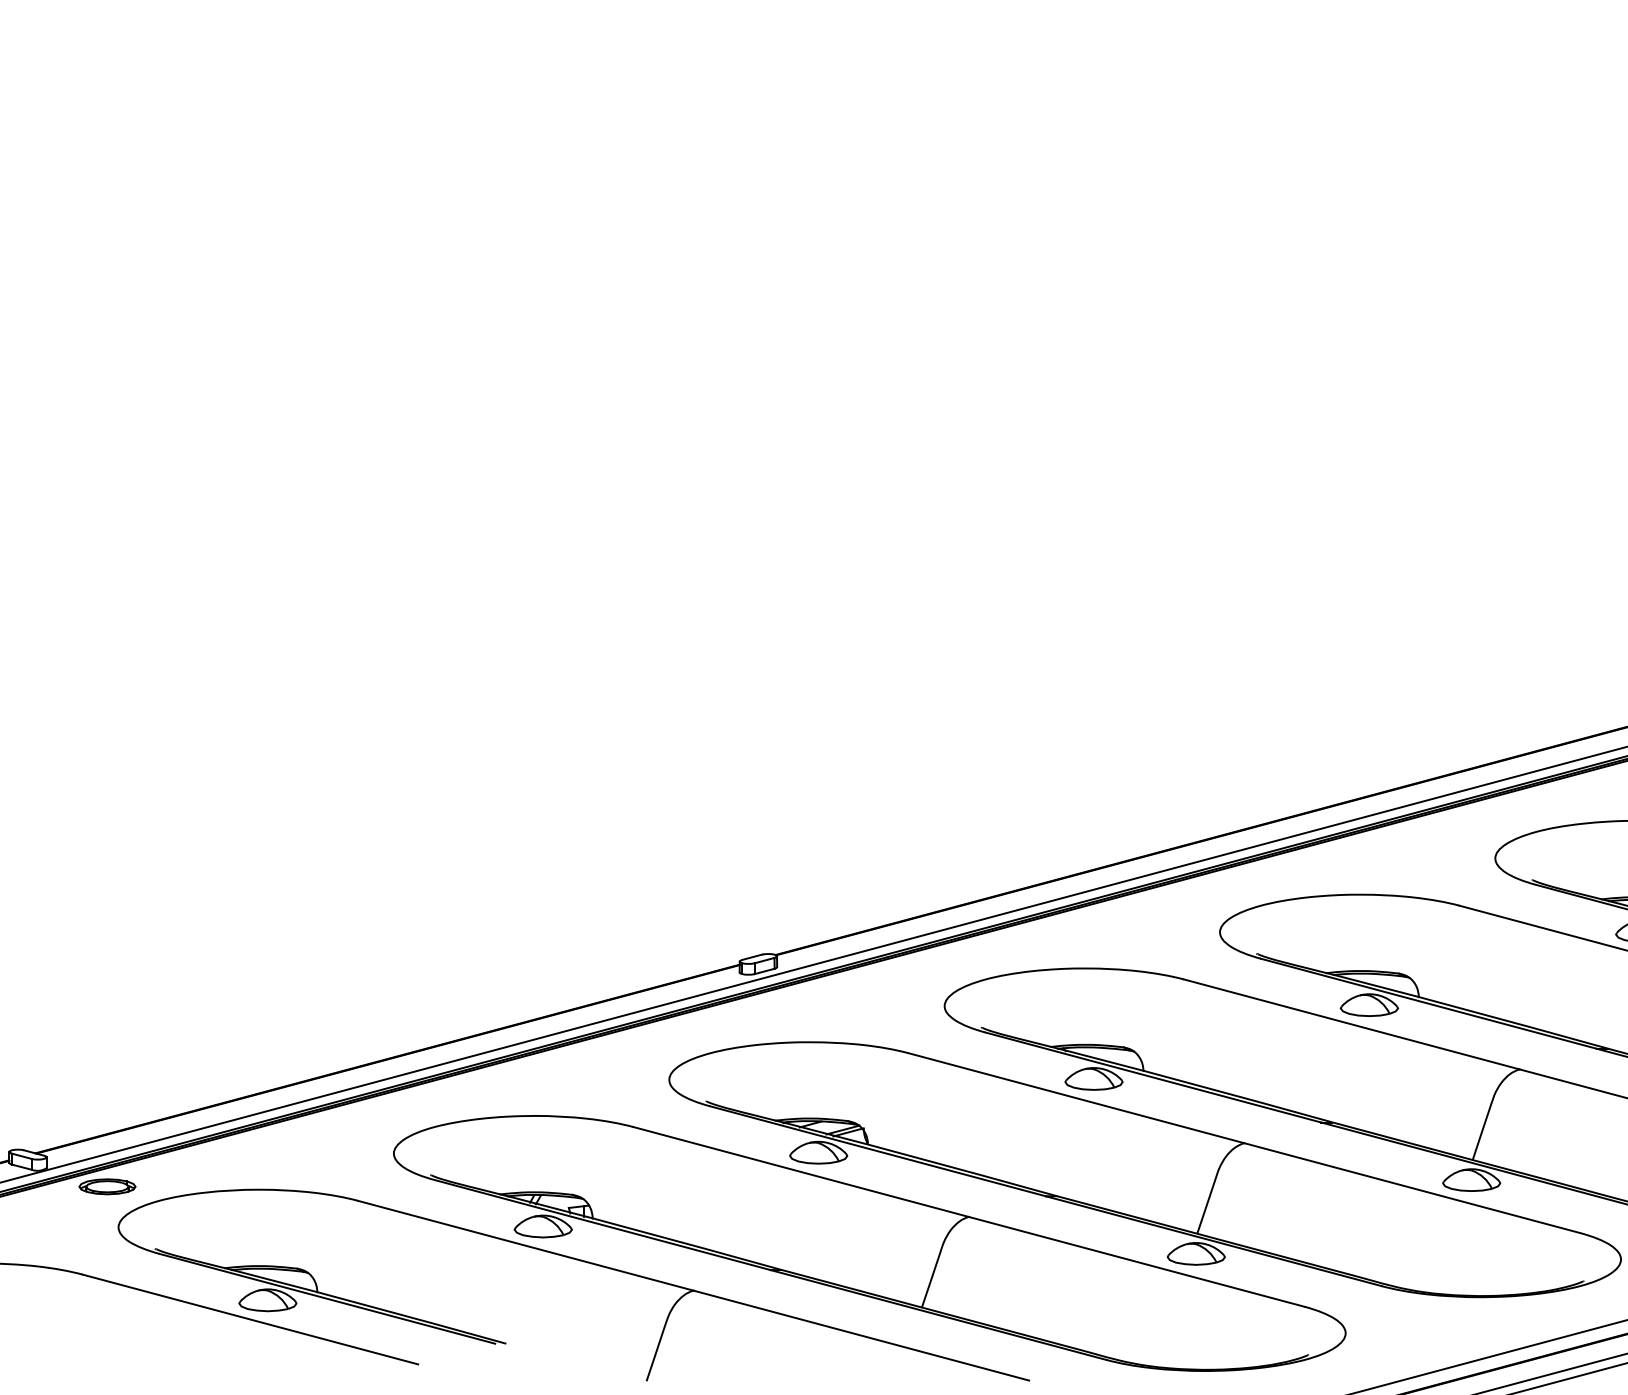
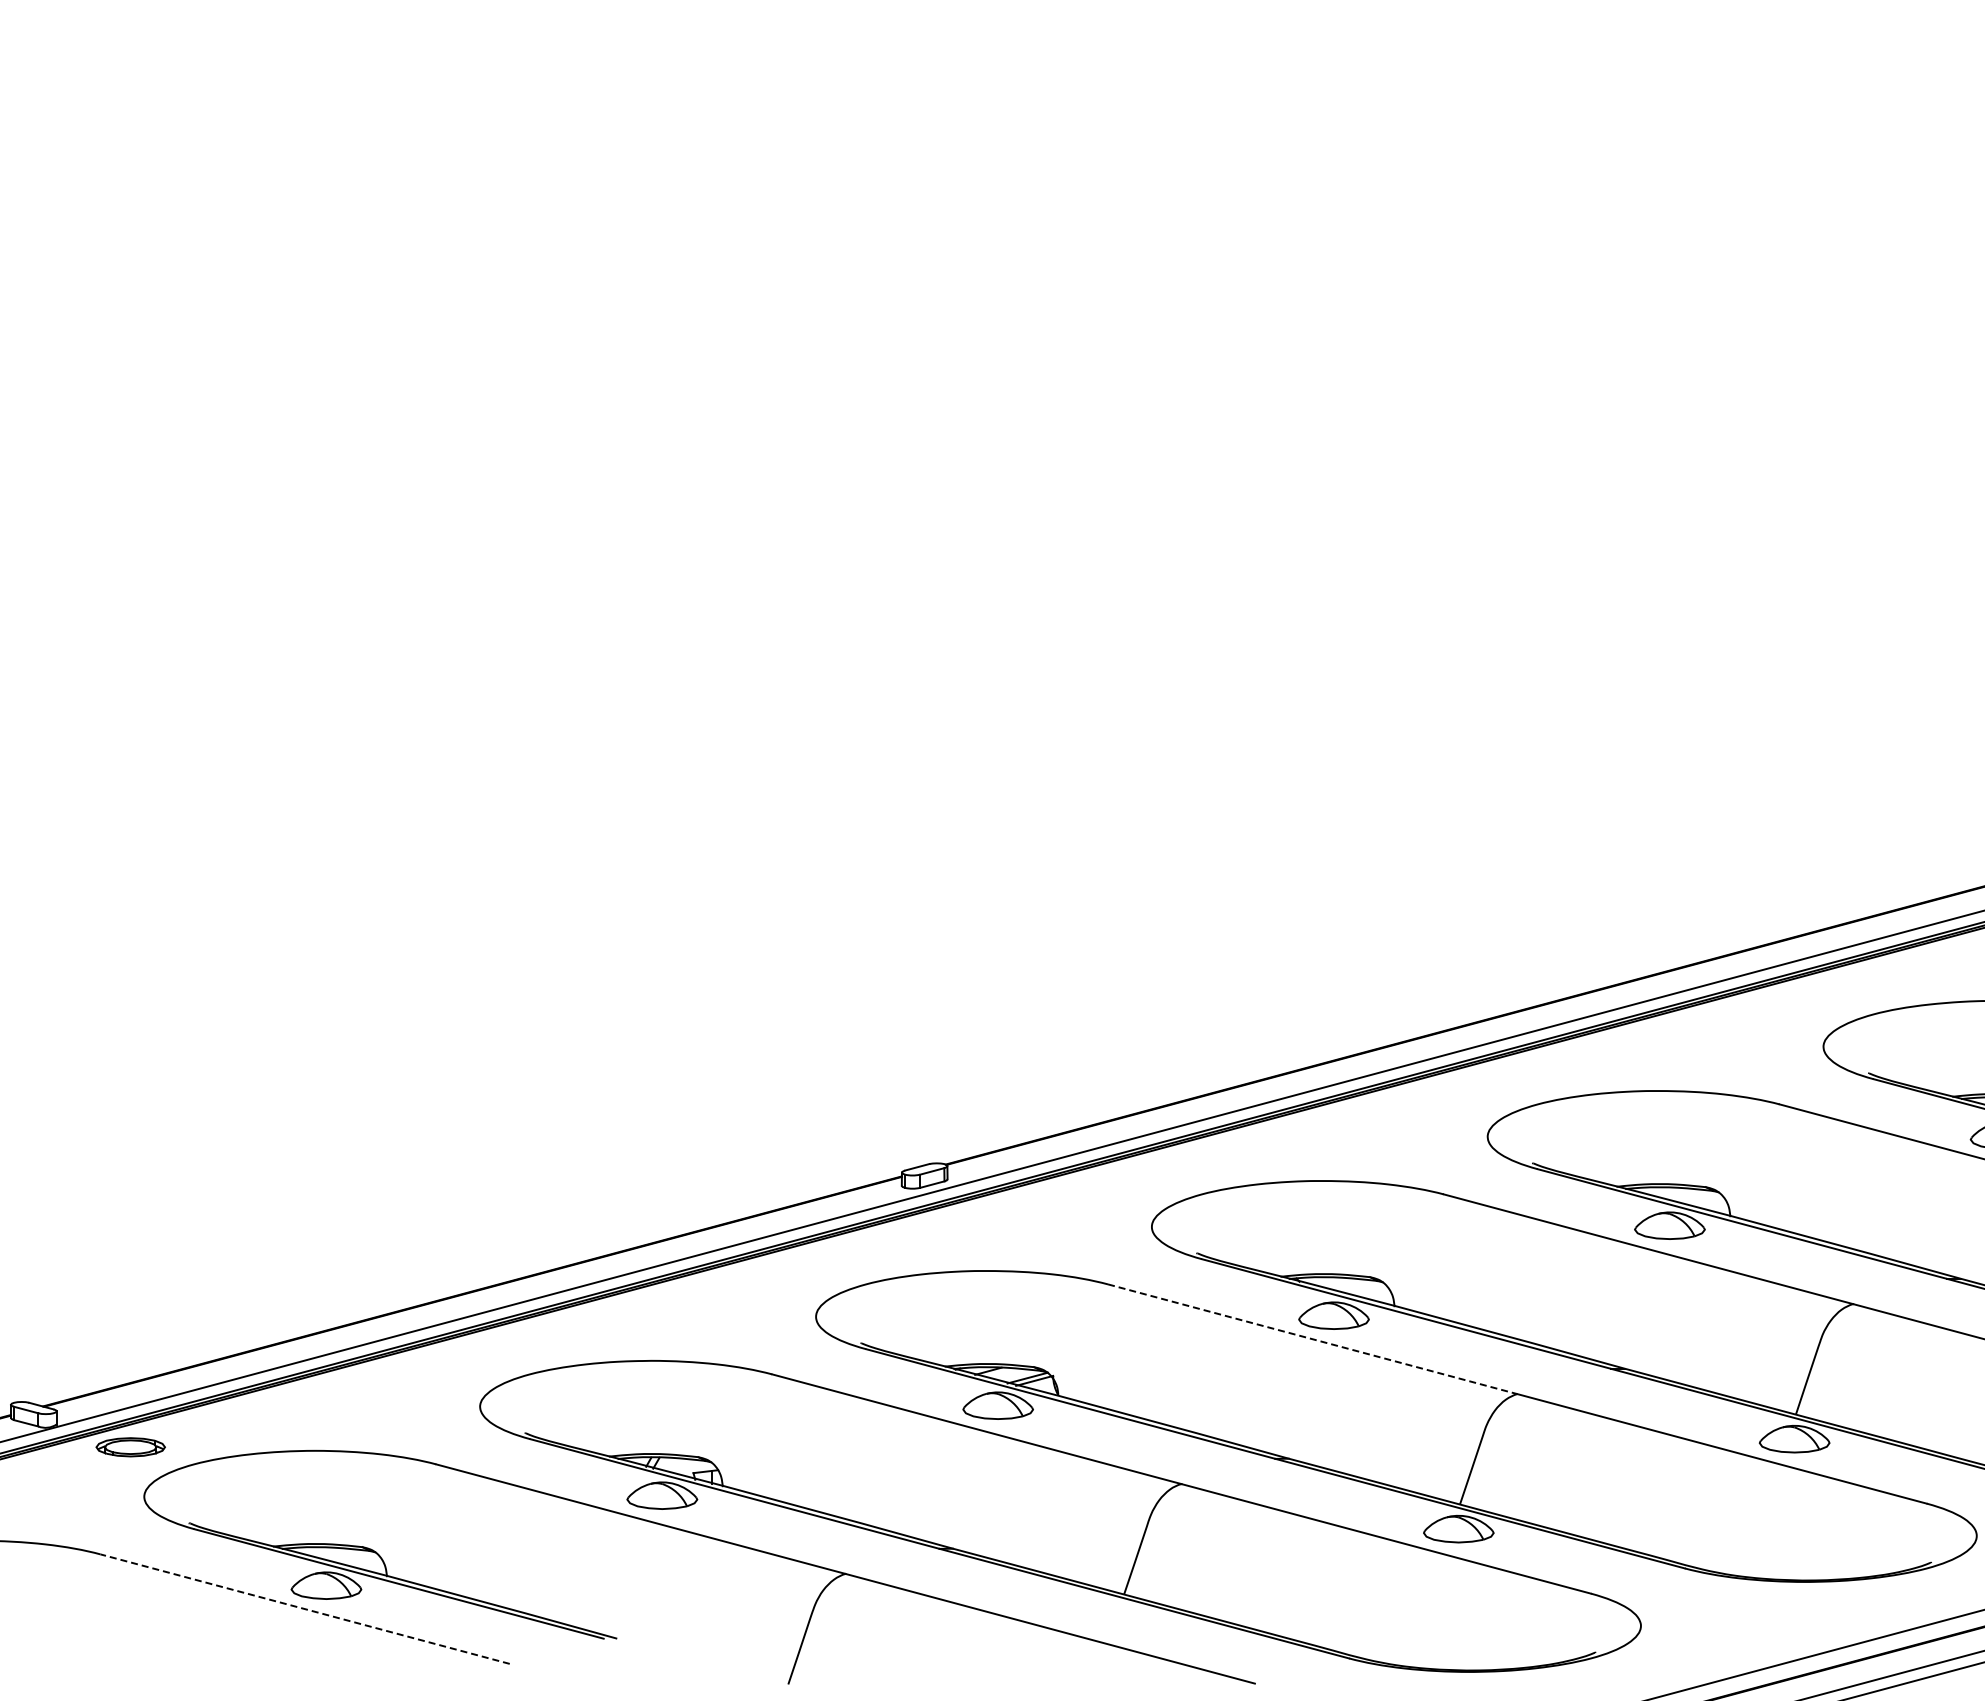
line: (1076, 1098) -> (1312, 1339), solid -> dashed
line: (250, 1319) -> (305, 1609), solid -> dashed

